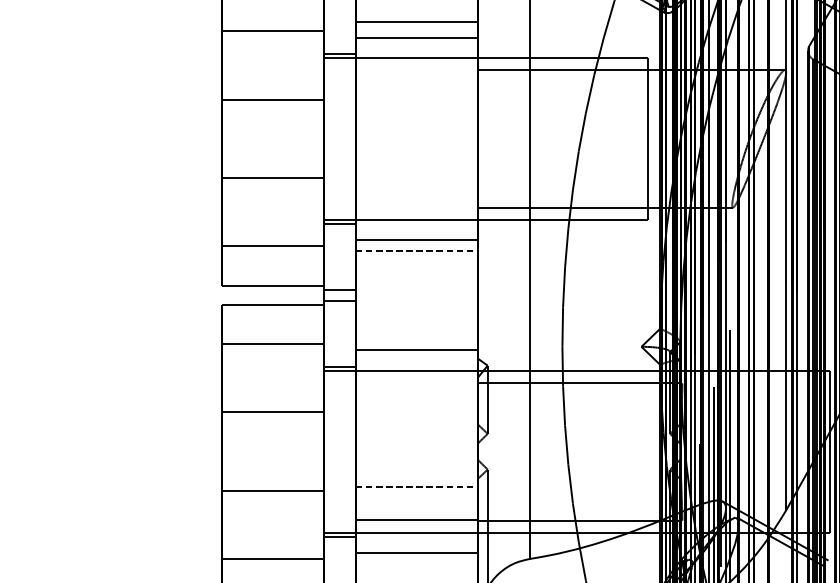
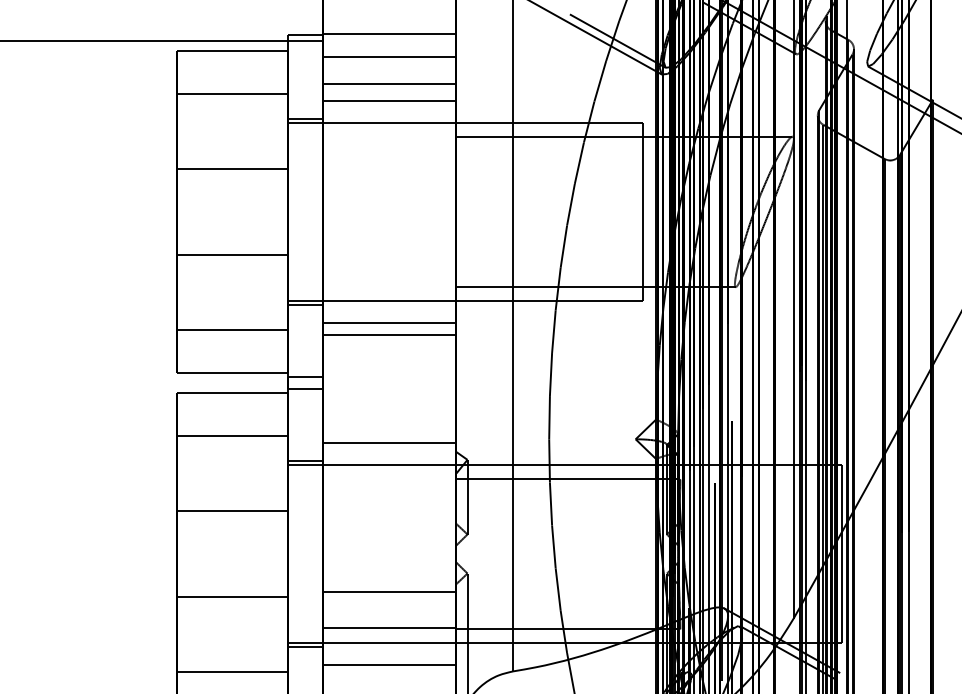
line: (417, 250) -> (390, 334), dashed -> solid
line: (417, 486) -> (390, 592), dashed -> solid

